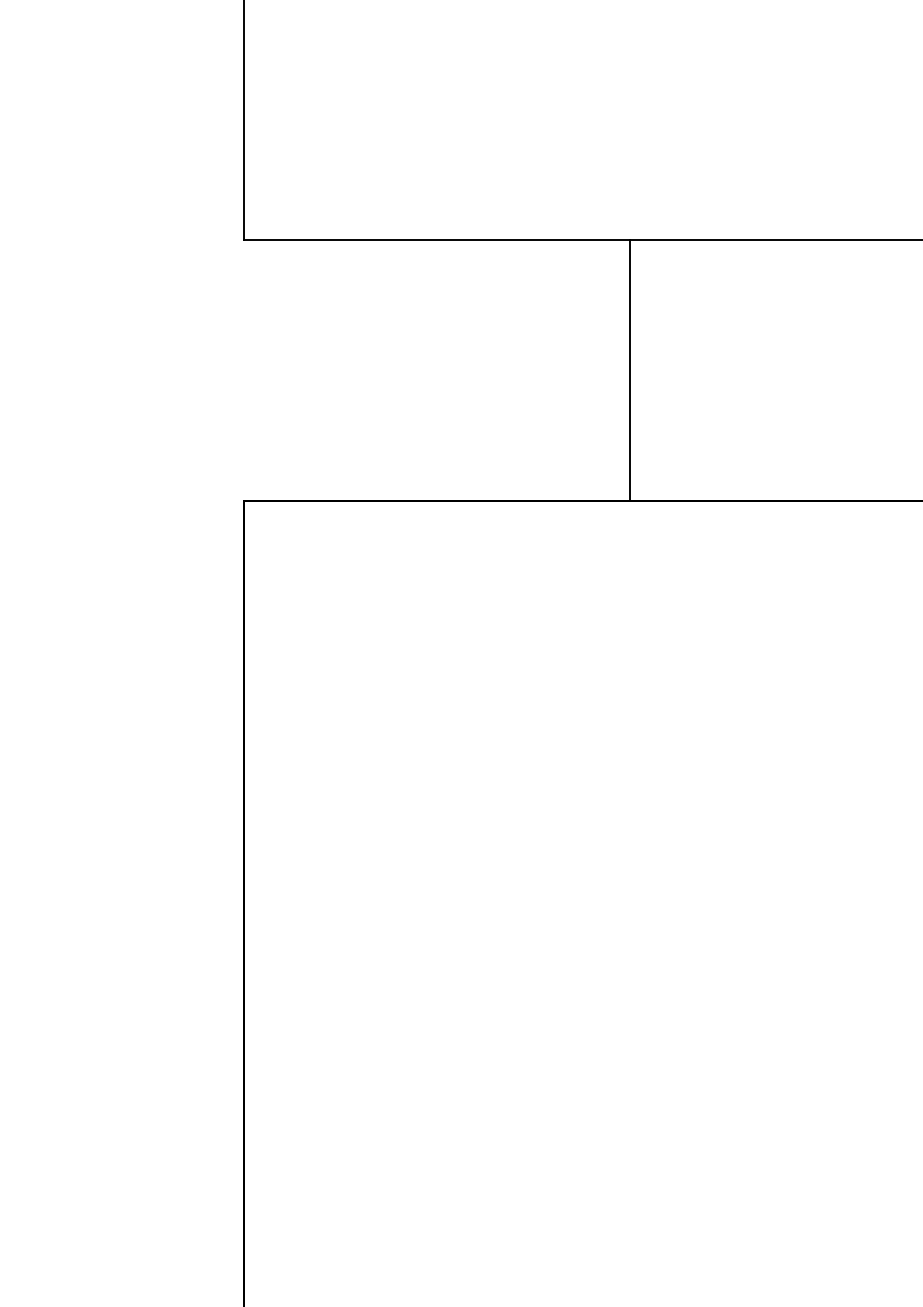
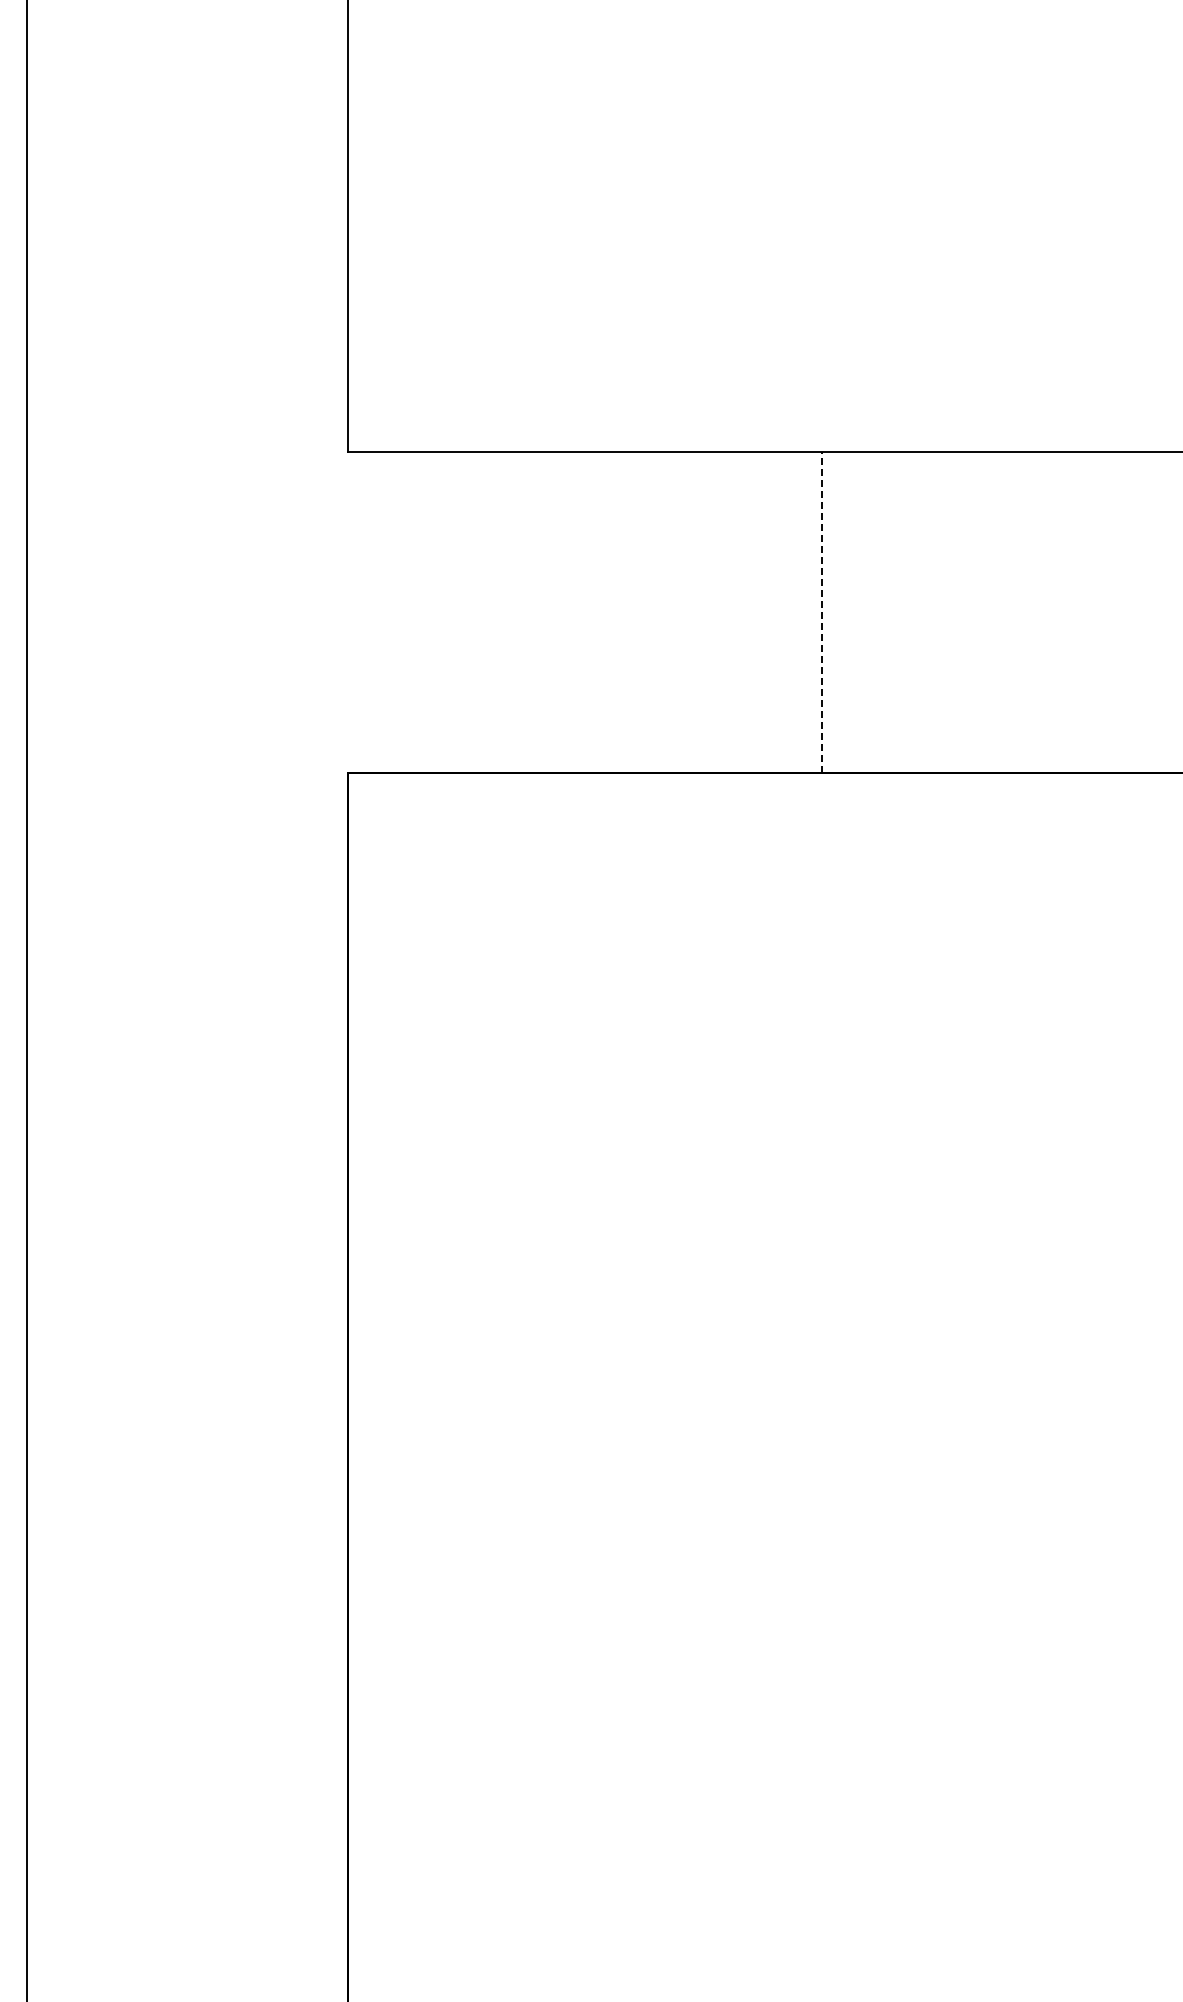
line: (629, 370) -> (821, 612), solid -> dashed

